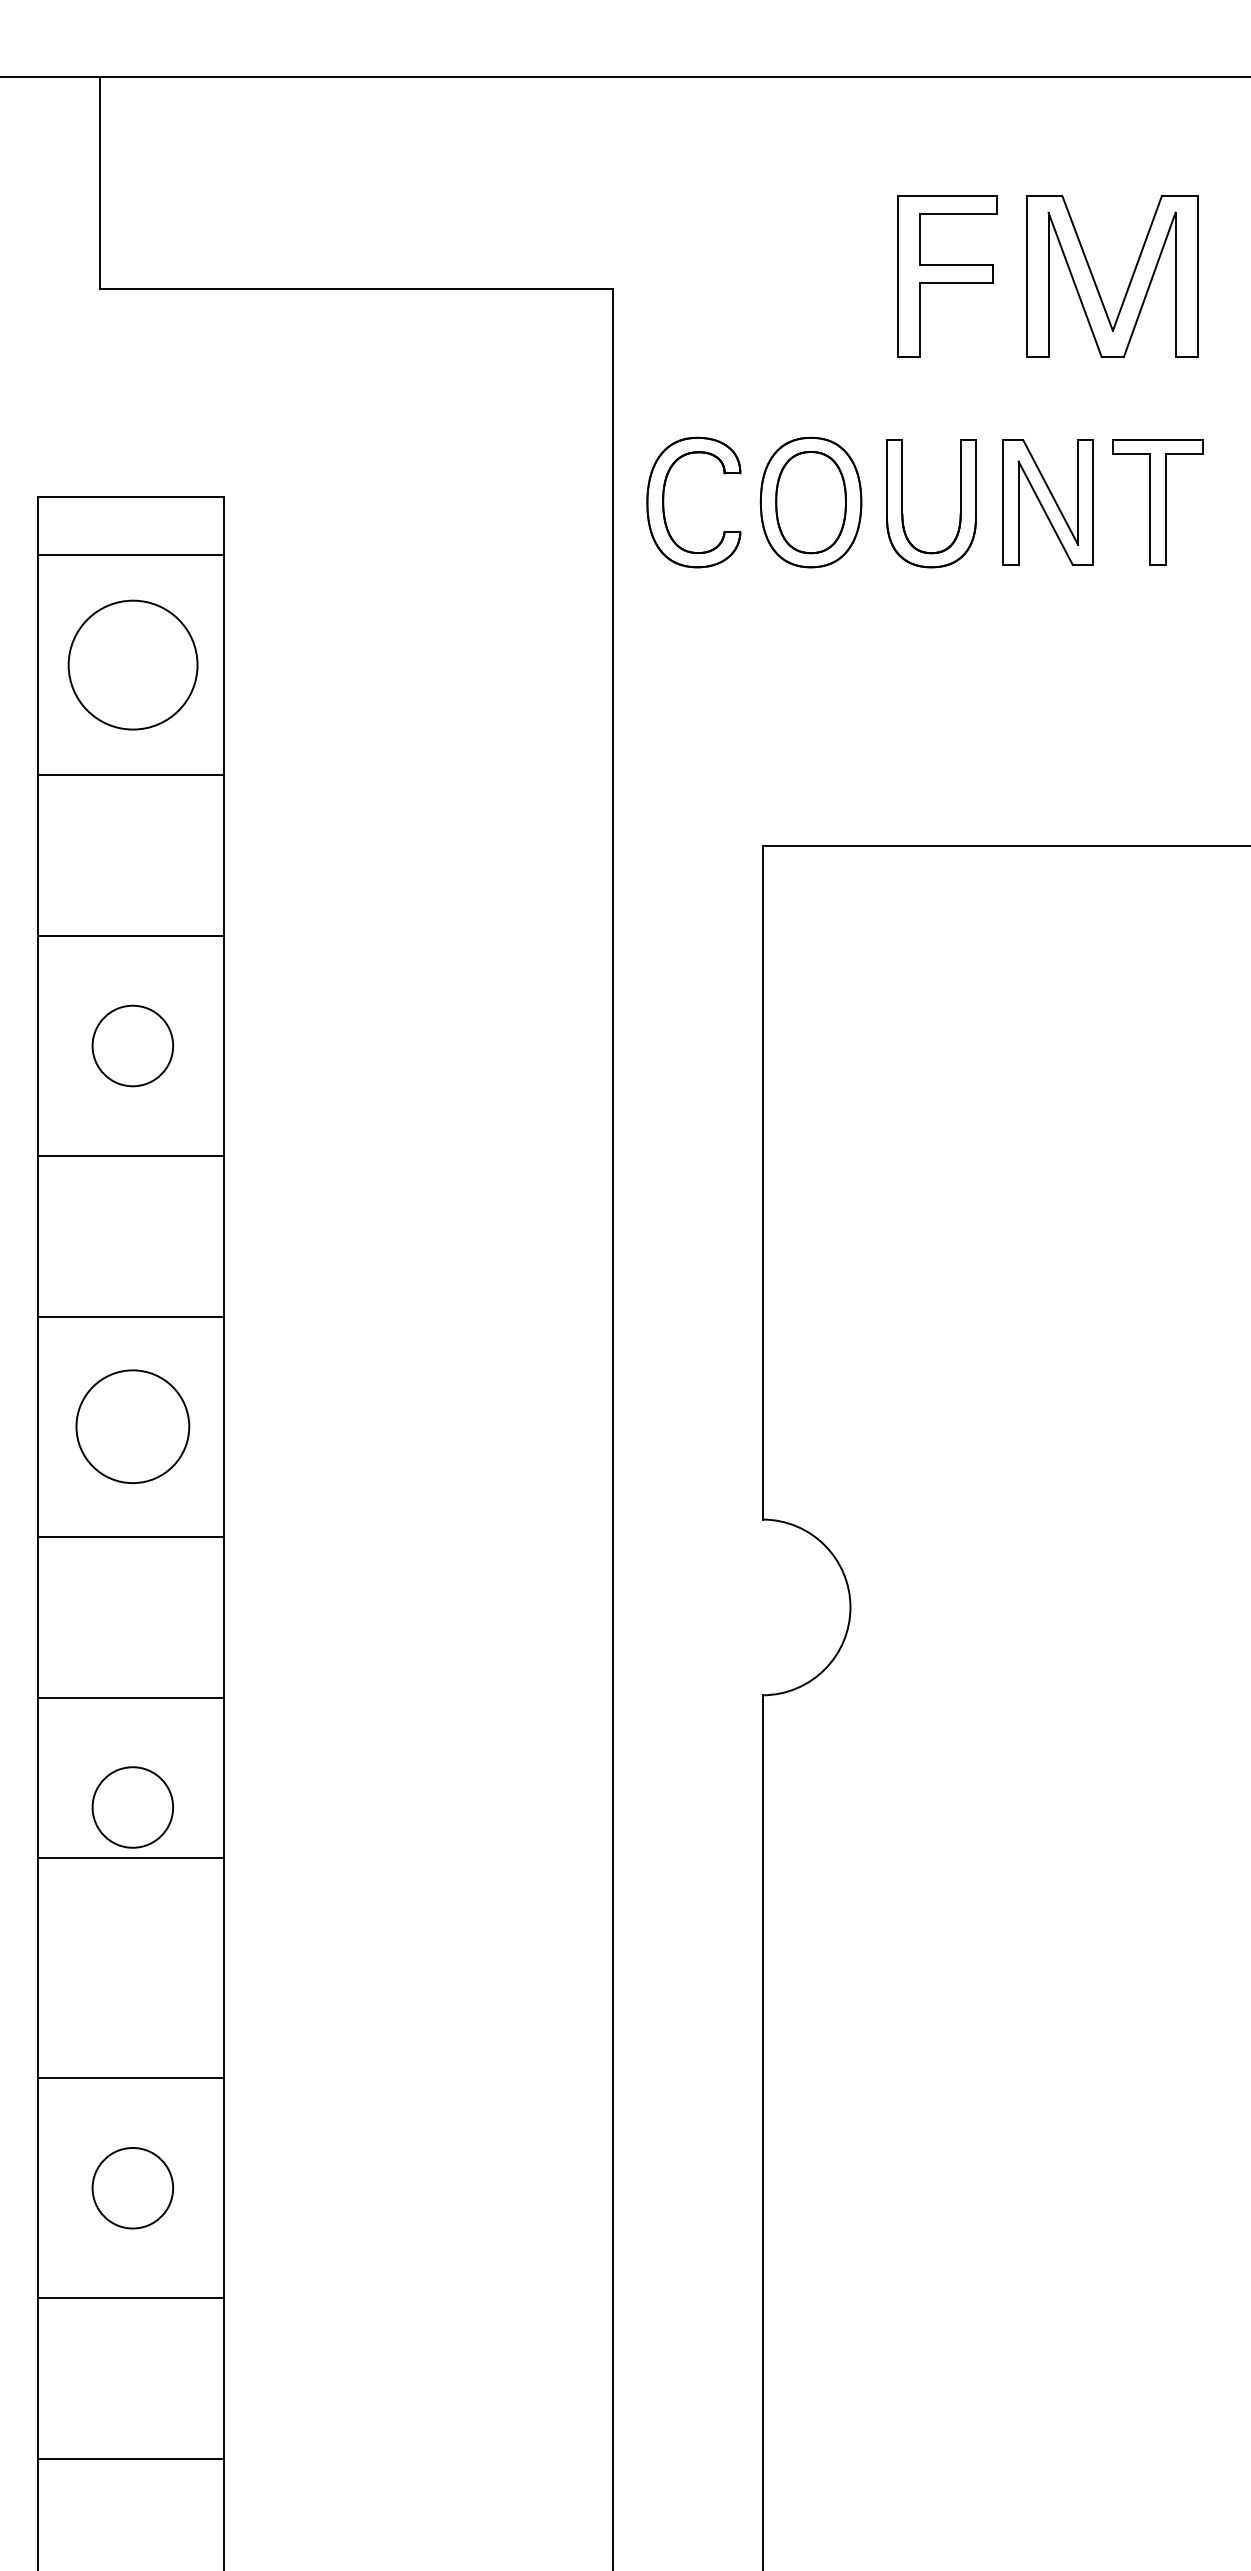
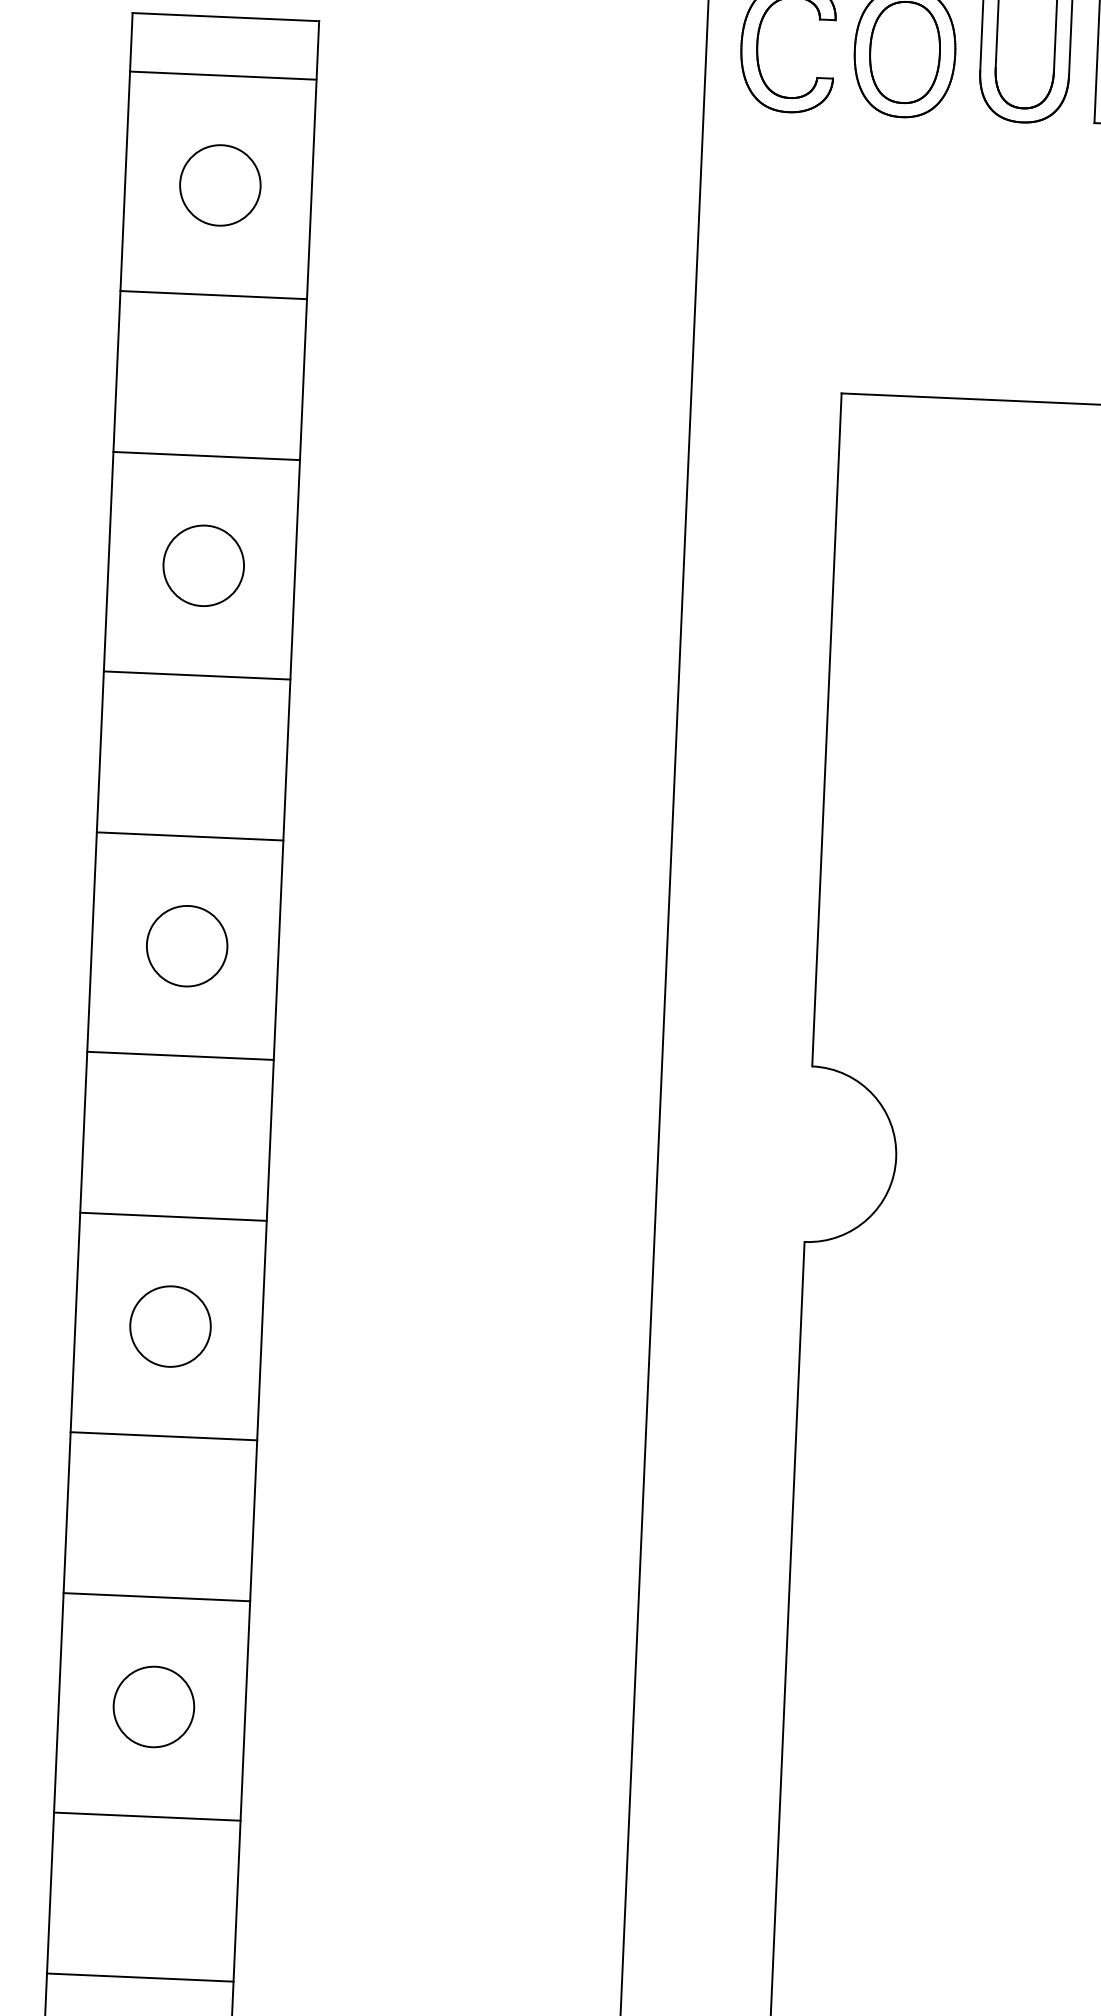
circle: (132, 665) -> (219, 185), size x0.62
circle: (132, 1426) -> (186, 945), size x0.71
line: (130, 1858) -> (163, 1436), moved

